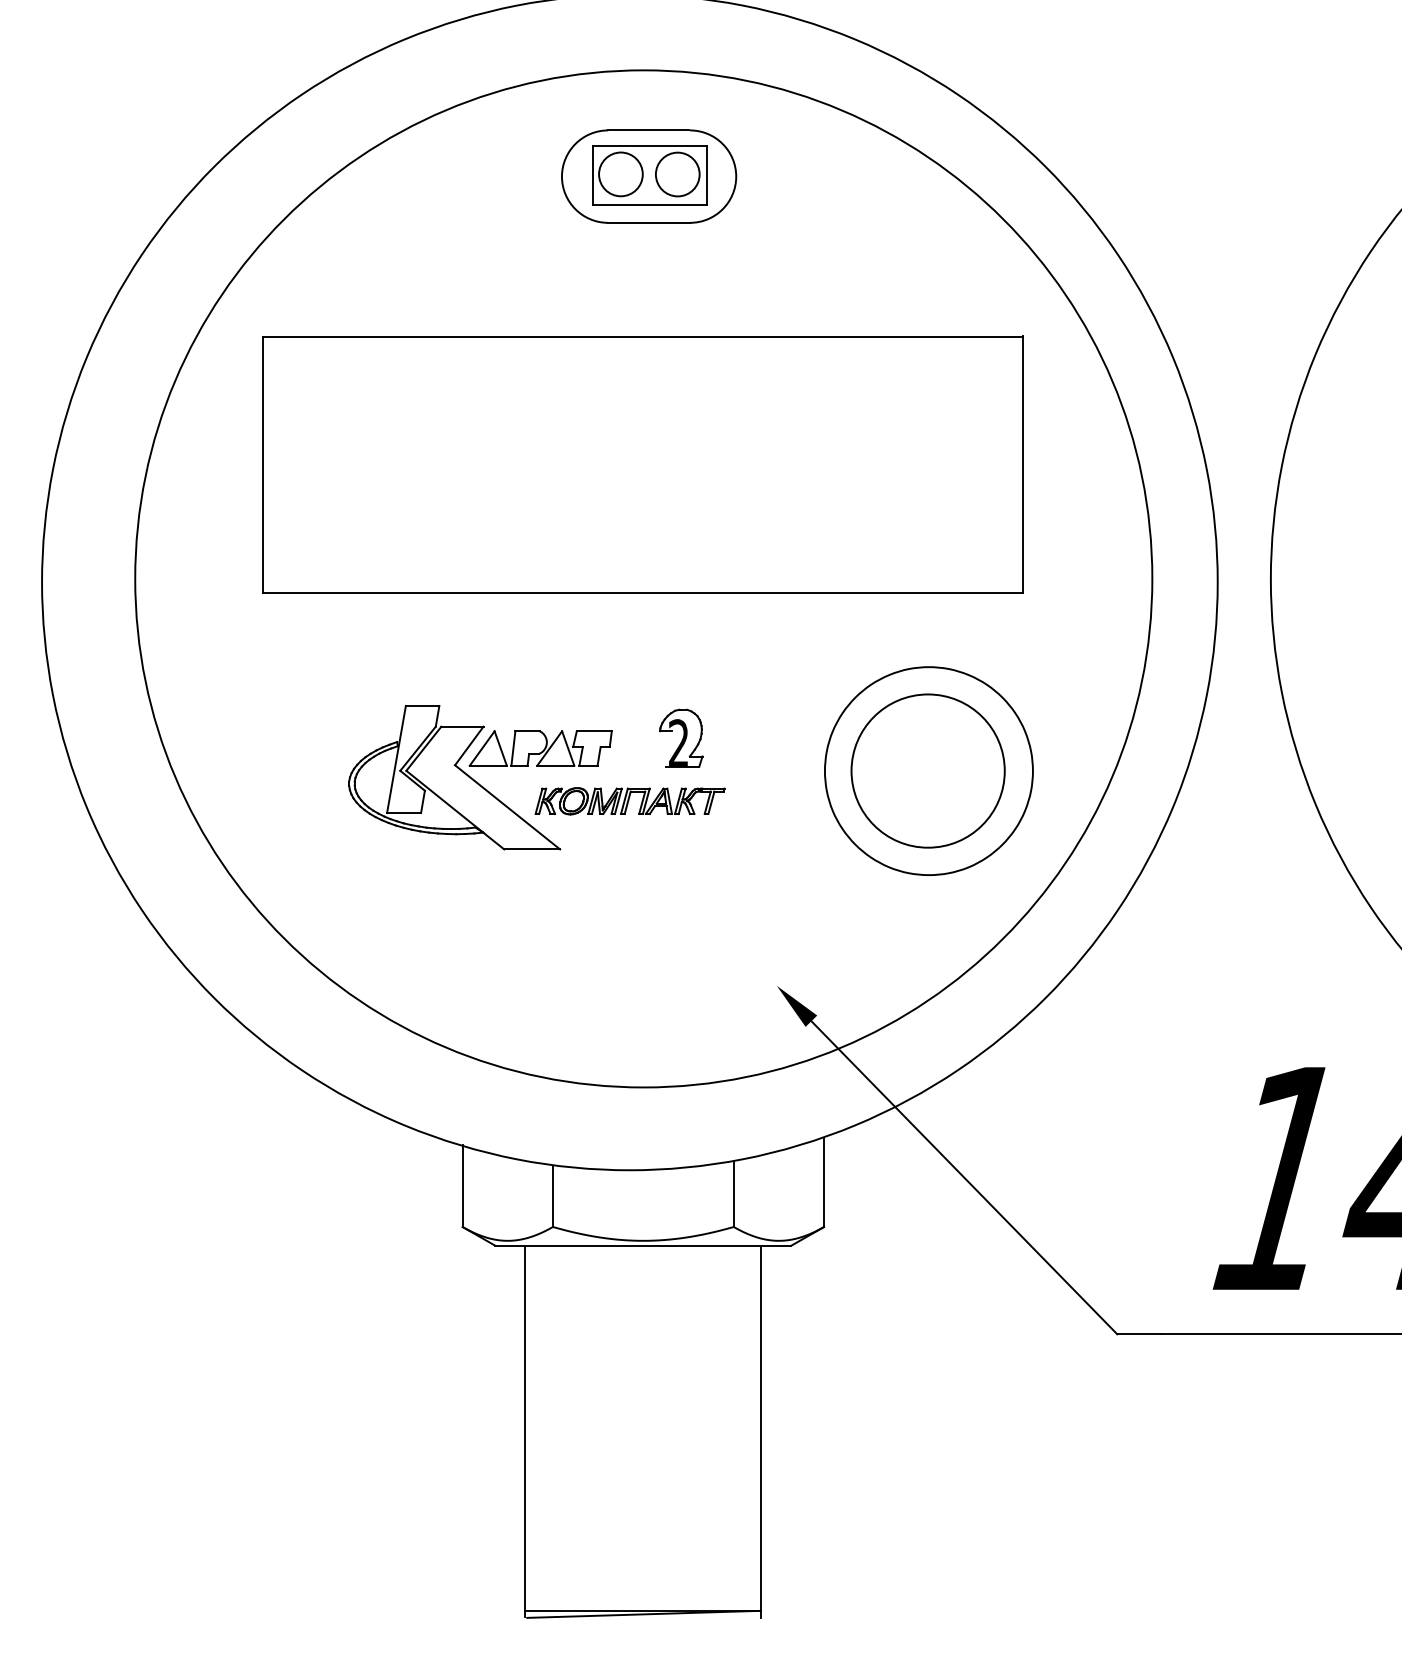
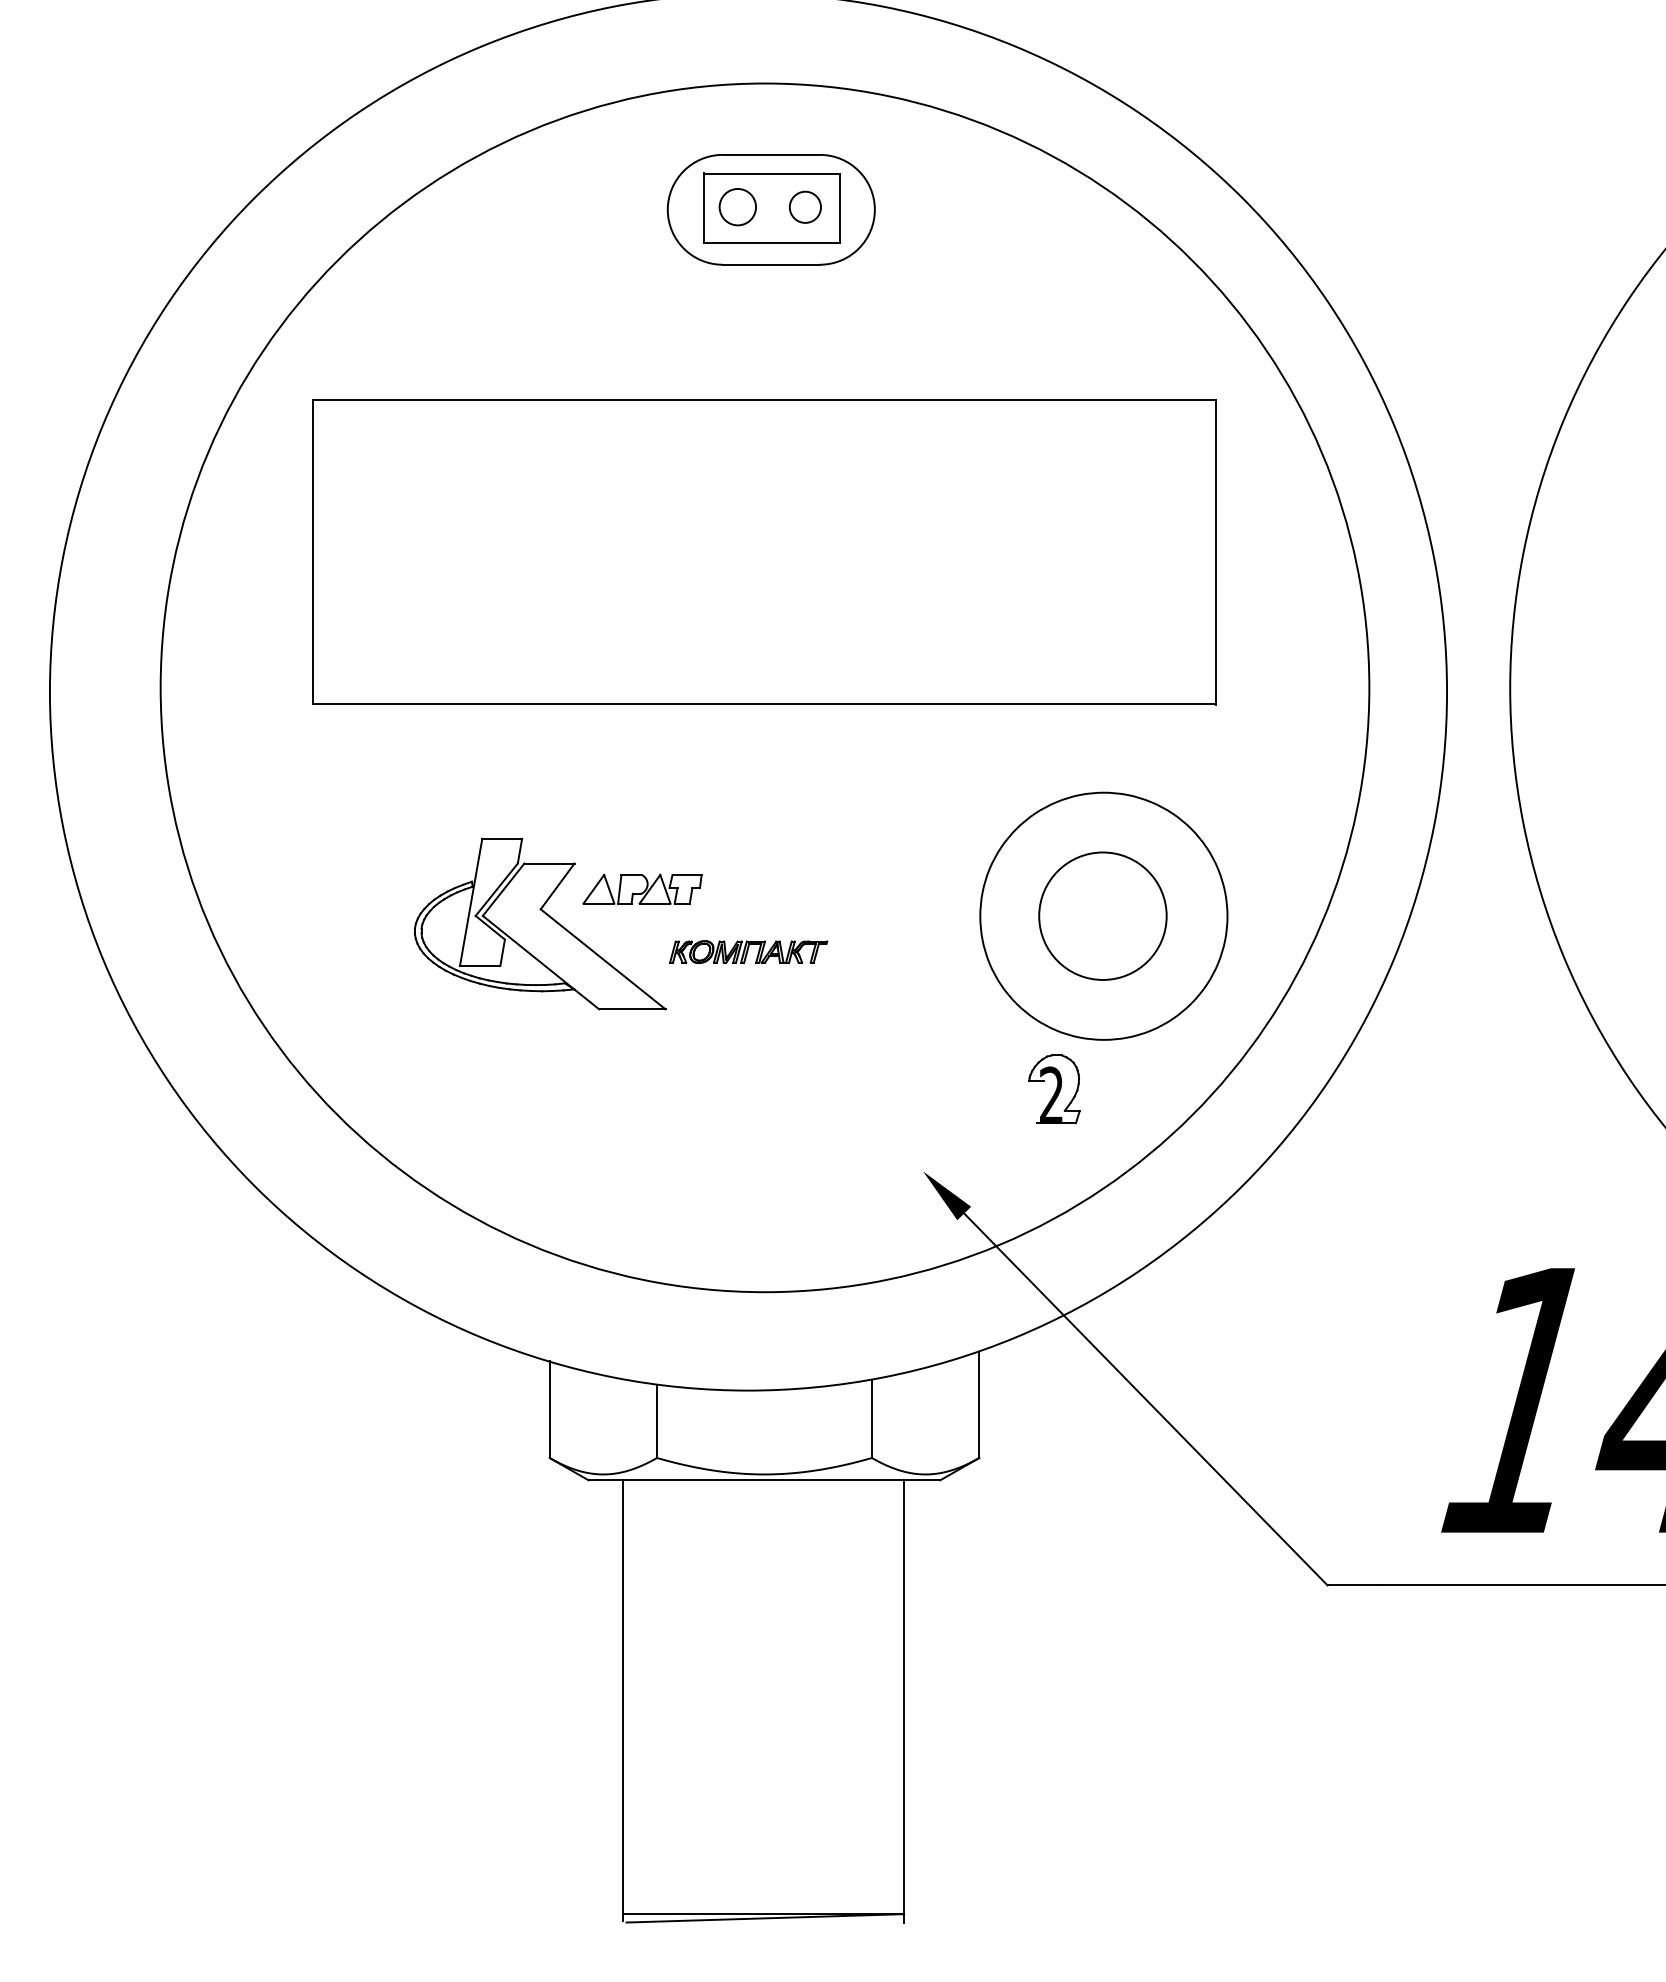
circle: (620, 174) -> (737, 207), size x0.7
circle: (677, 174) -> (805, 207), size x0.6
part: (681, 738) -> (1054, 1089), moved
part: (540, 747) -> (642, 888), size x0.7
circle: (927, 771) -> (1102, 916), size x0.7
part: (629, 800) -> (748, 951), size x0.7

